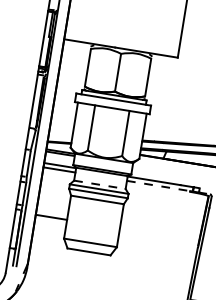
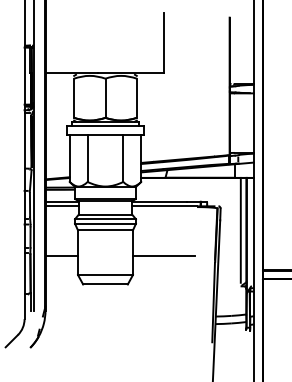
line: (99, 184) -> (105, 214), dashed -> solid
line: (158, 186) -> (165, 206), dashed -> solid
line: (149, 233) -> (163, 255), added

